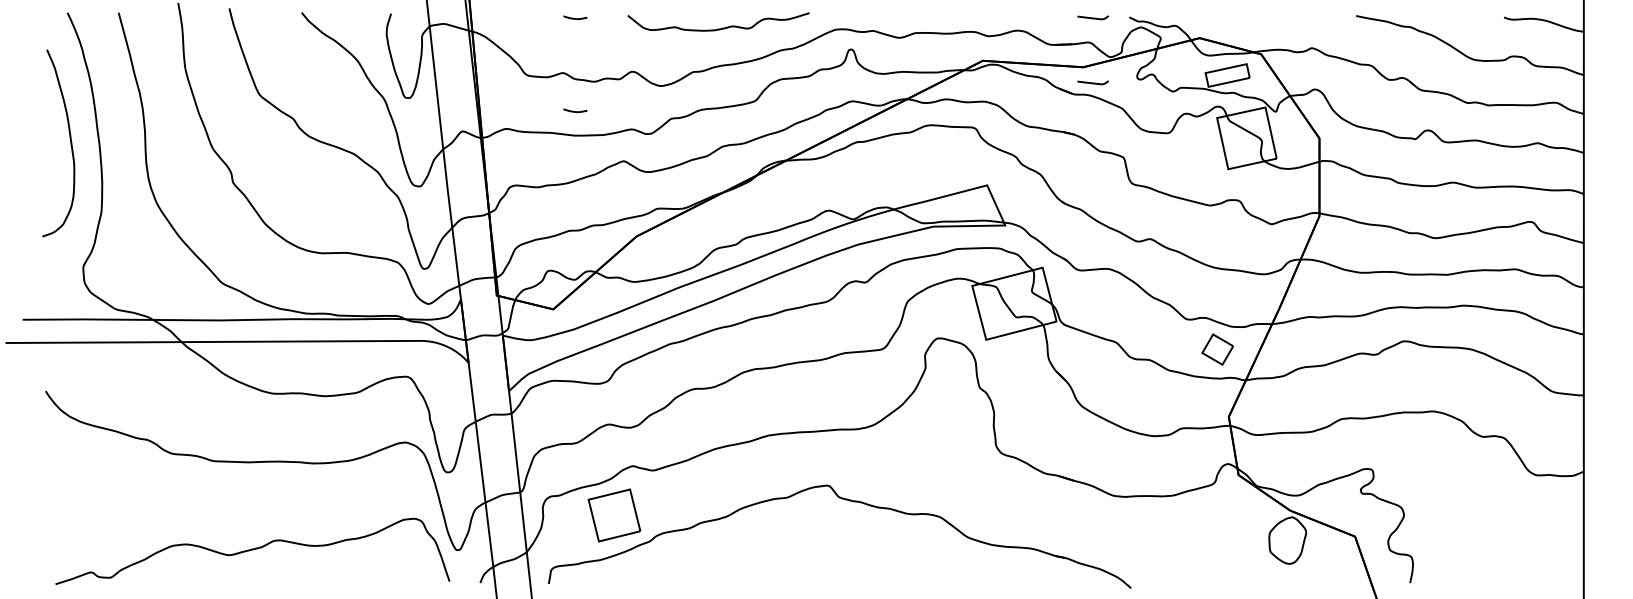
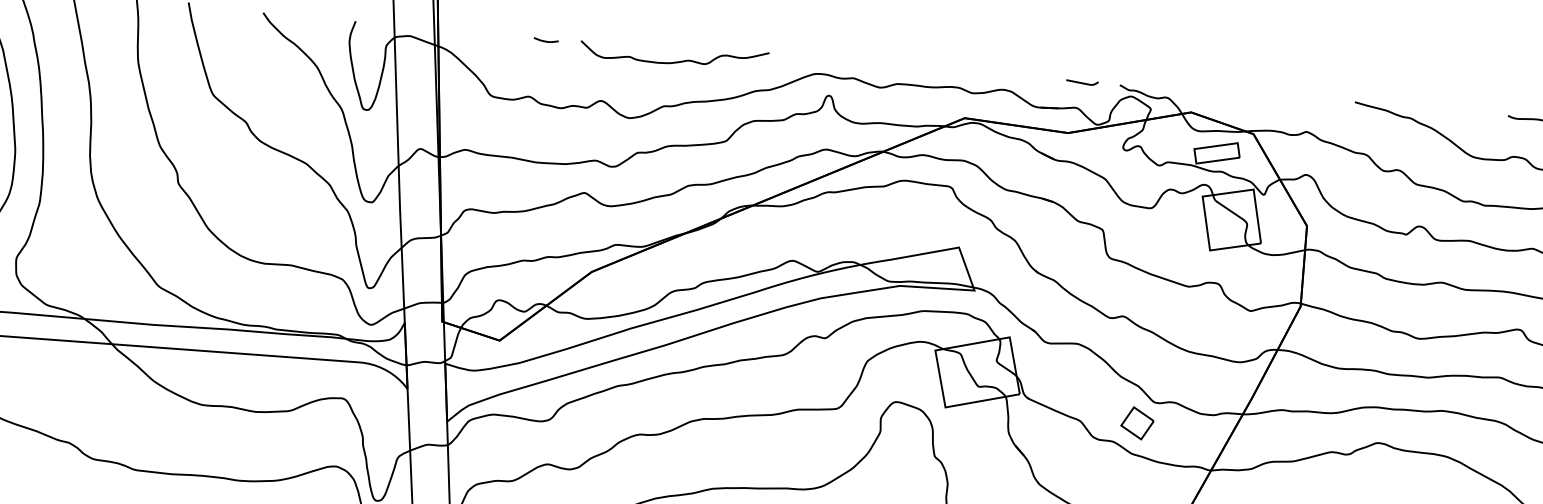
curve: (718, 28) -> (673, 61), moved
curve: (1092, 82) -> (1076, 149), removed
curve: (575, 111) -> (538, 137), removed
part: (1217, 349) -> (1137, 423), moved

